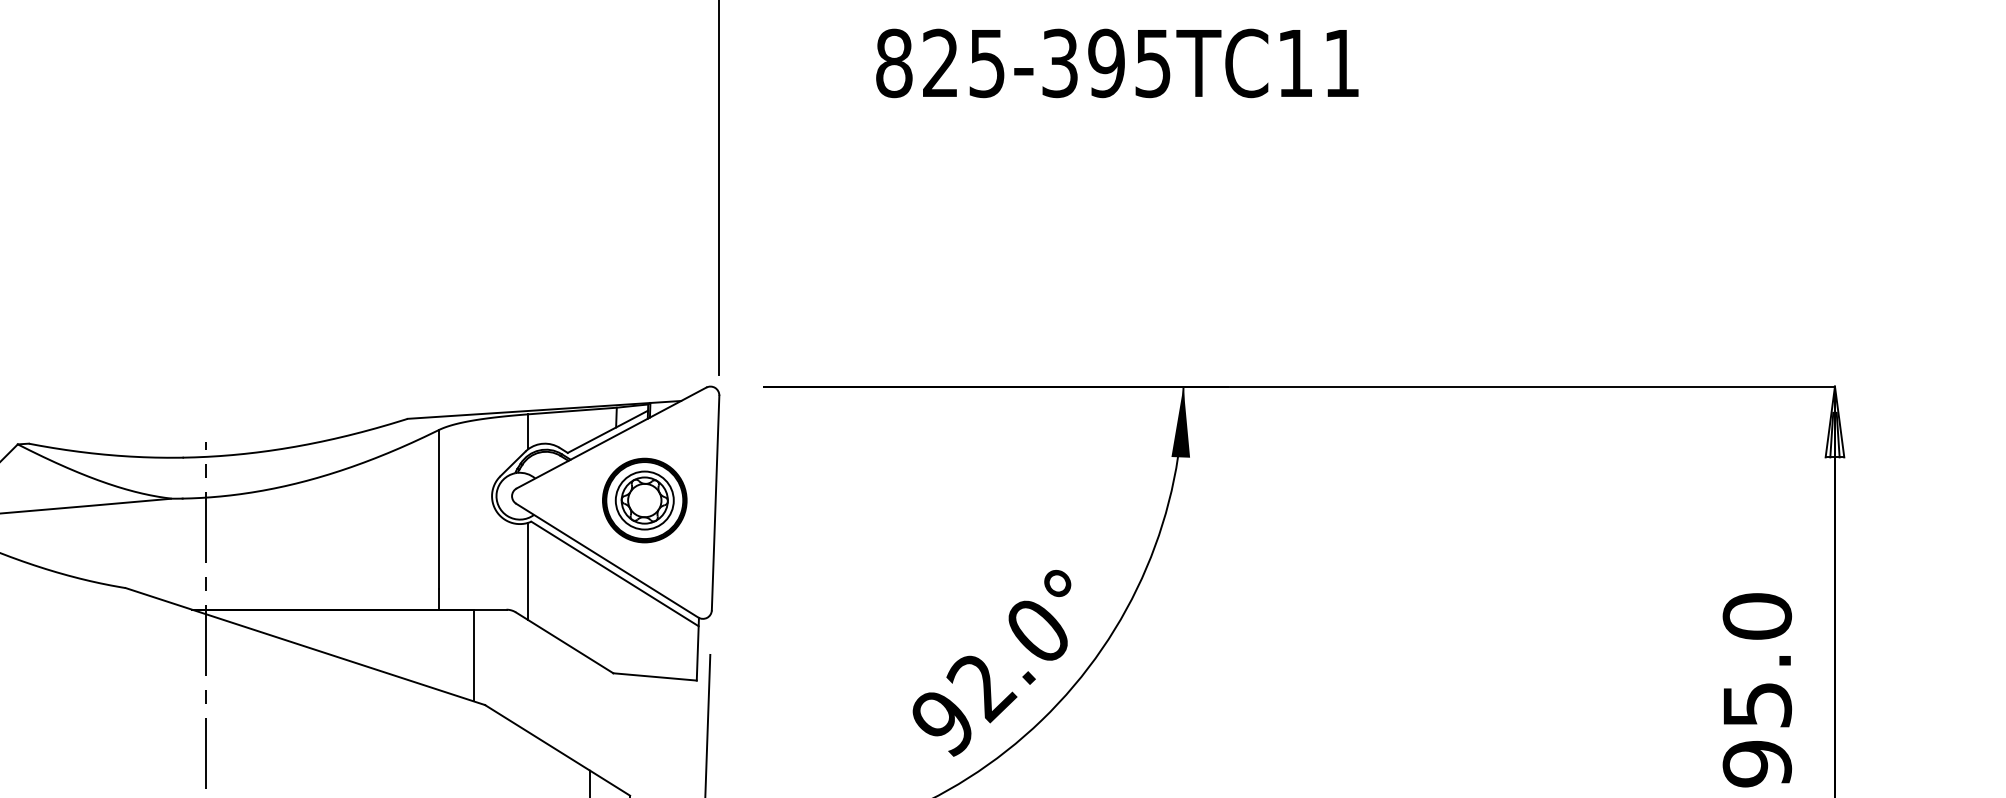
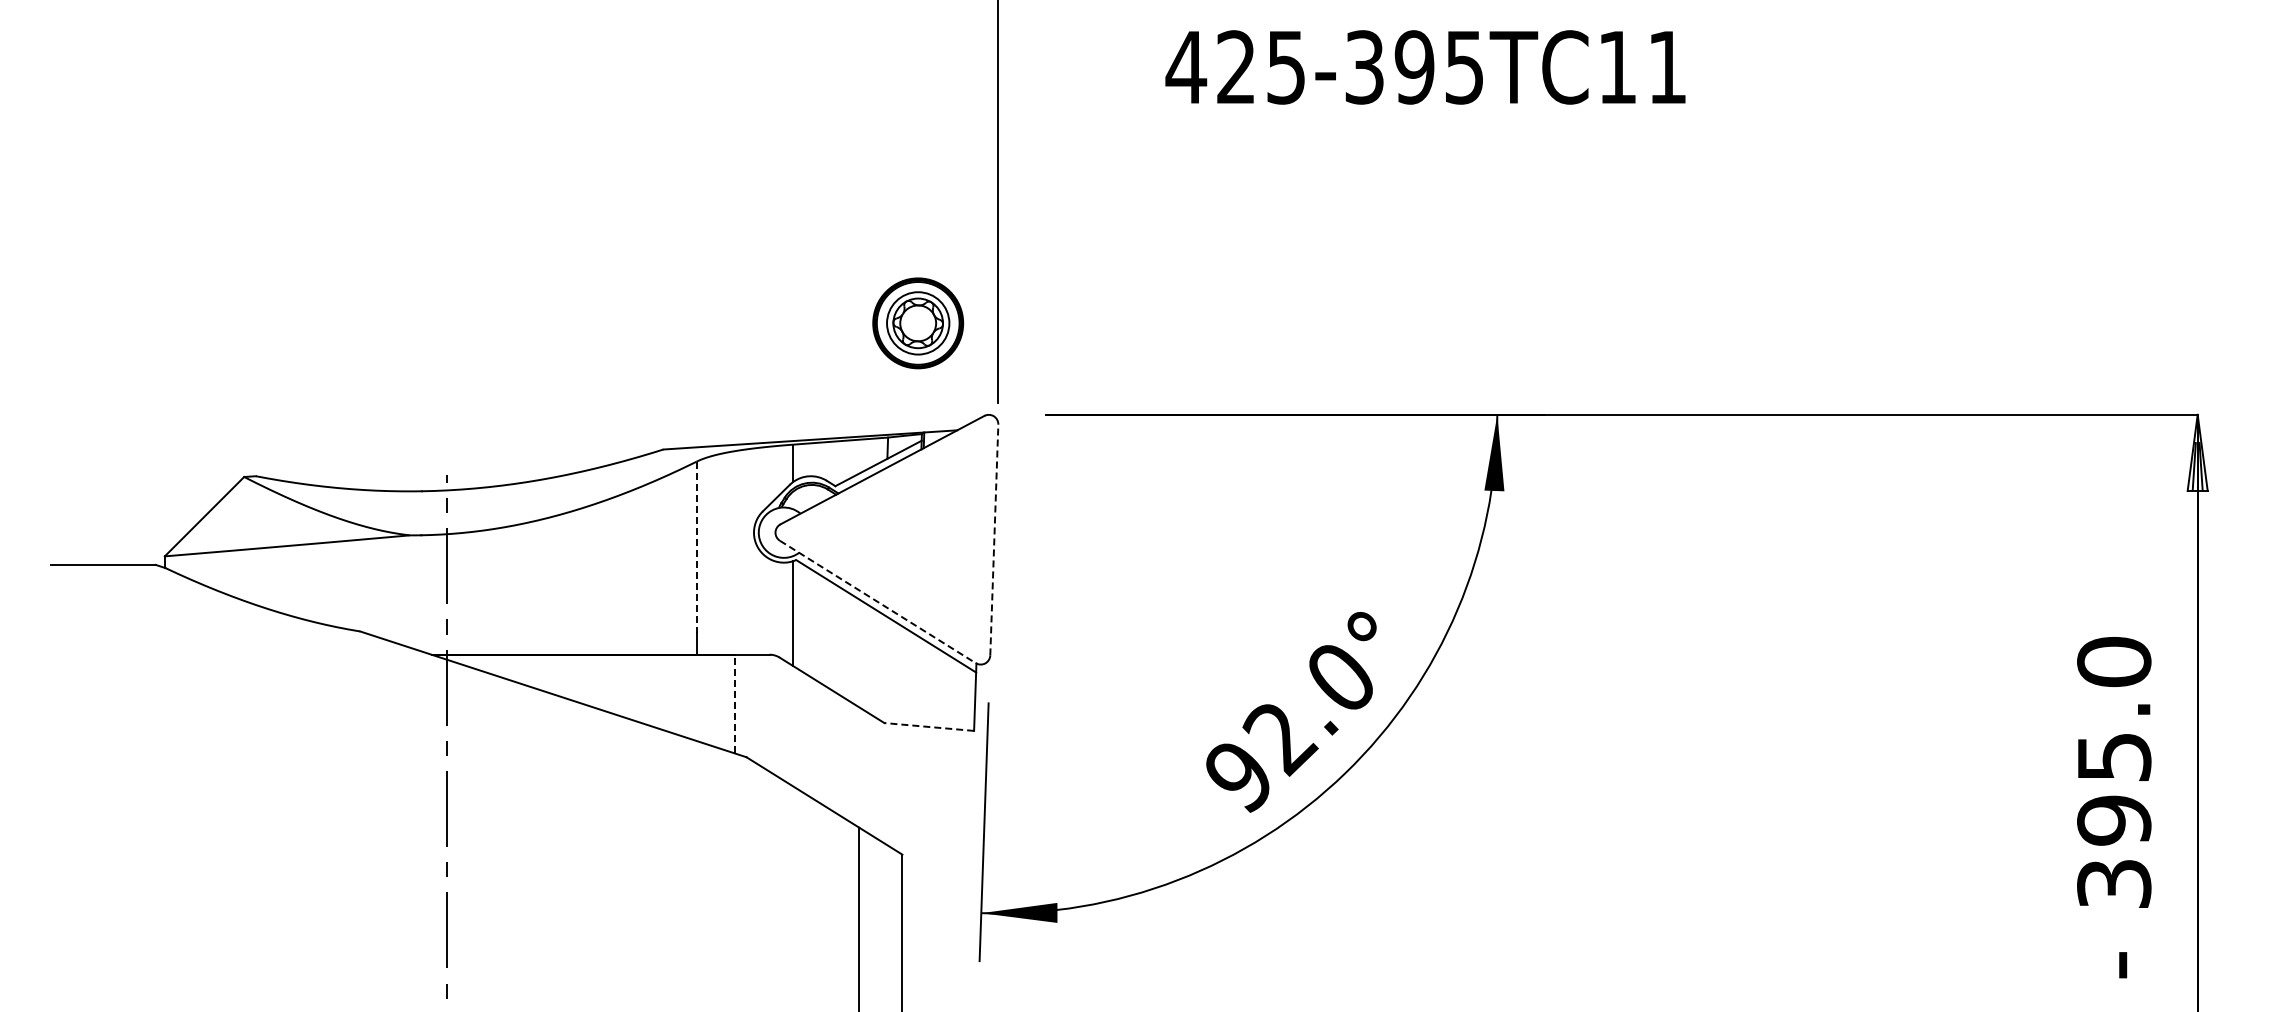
text: (894, 63) -> (1186, 67), 825-395TC11 -> 425-395TC11
part: (645, 500) -> (918, 323), moved
line: (715, 502) -> (994, 539), solid -> dashed
line: (438, 509) -> (696, 547), solid -> dashed
line: (607, 561) -> (878, 602), solid -> dashed
line: (473, 655) -> (734, 703), solid -> dashed
line: (654, 676) -> (928, 726), solid -> dashed

